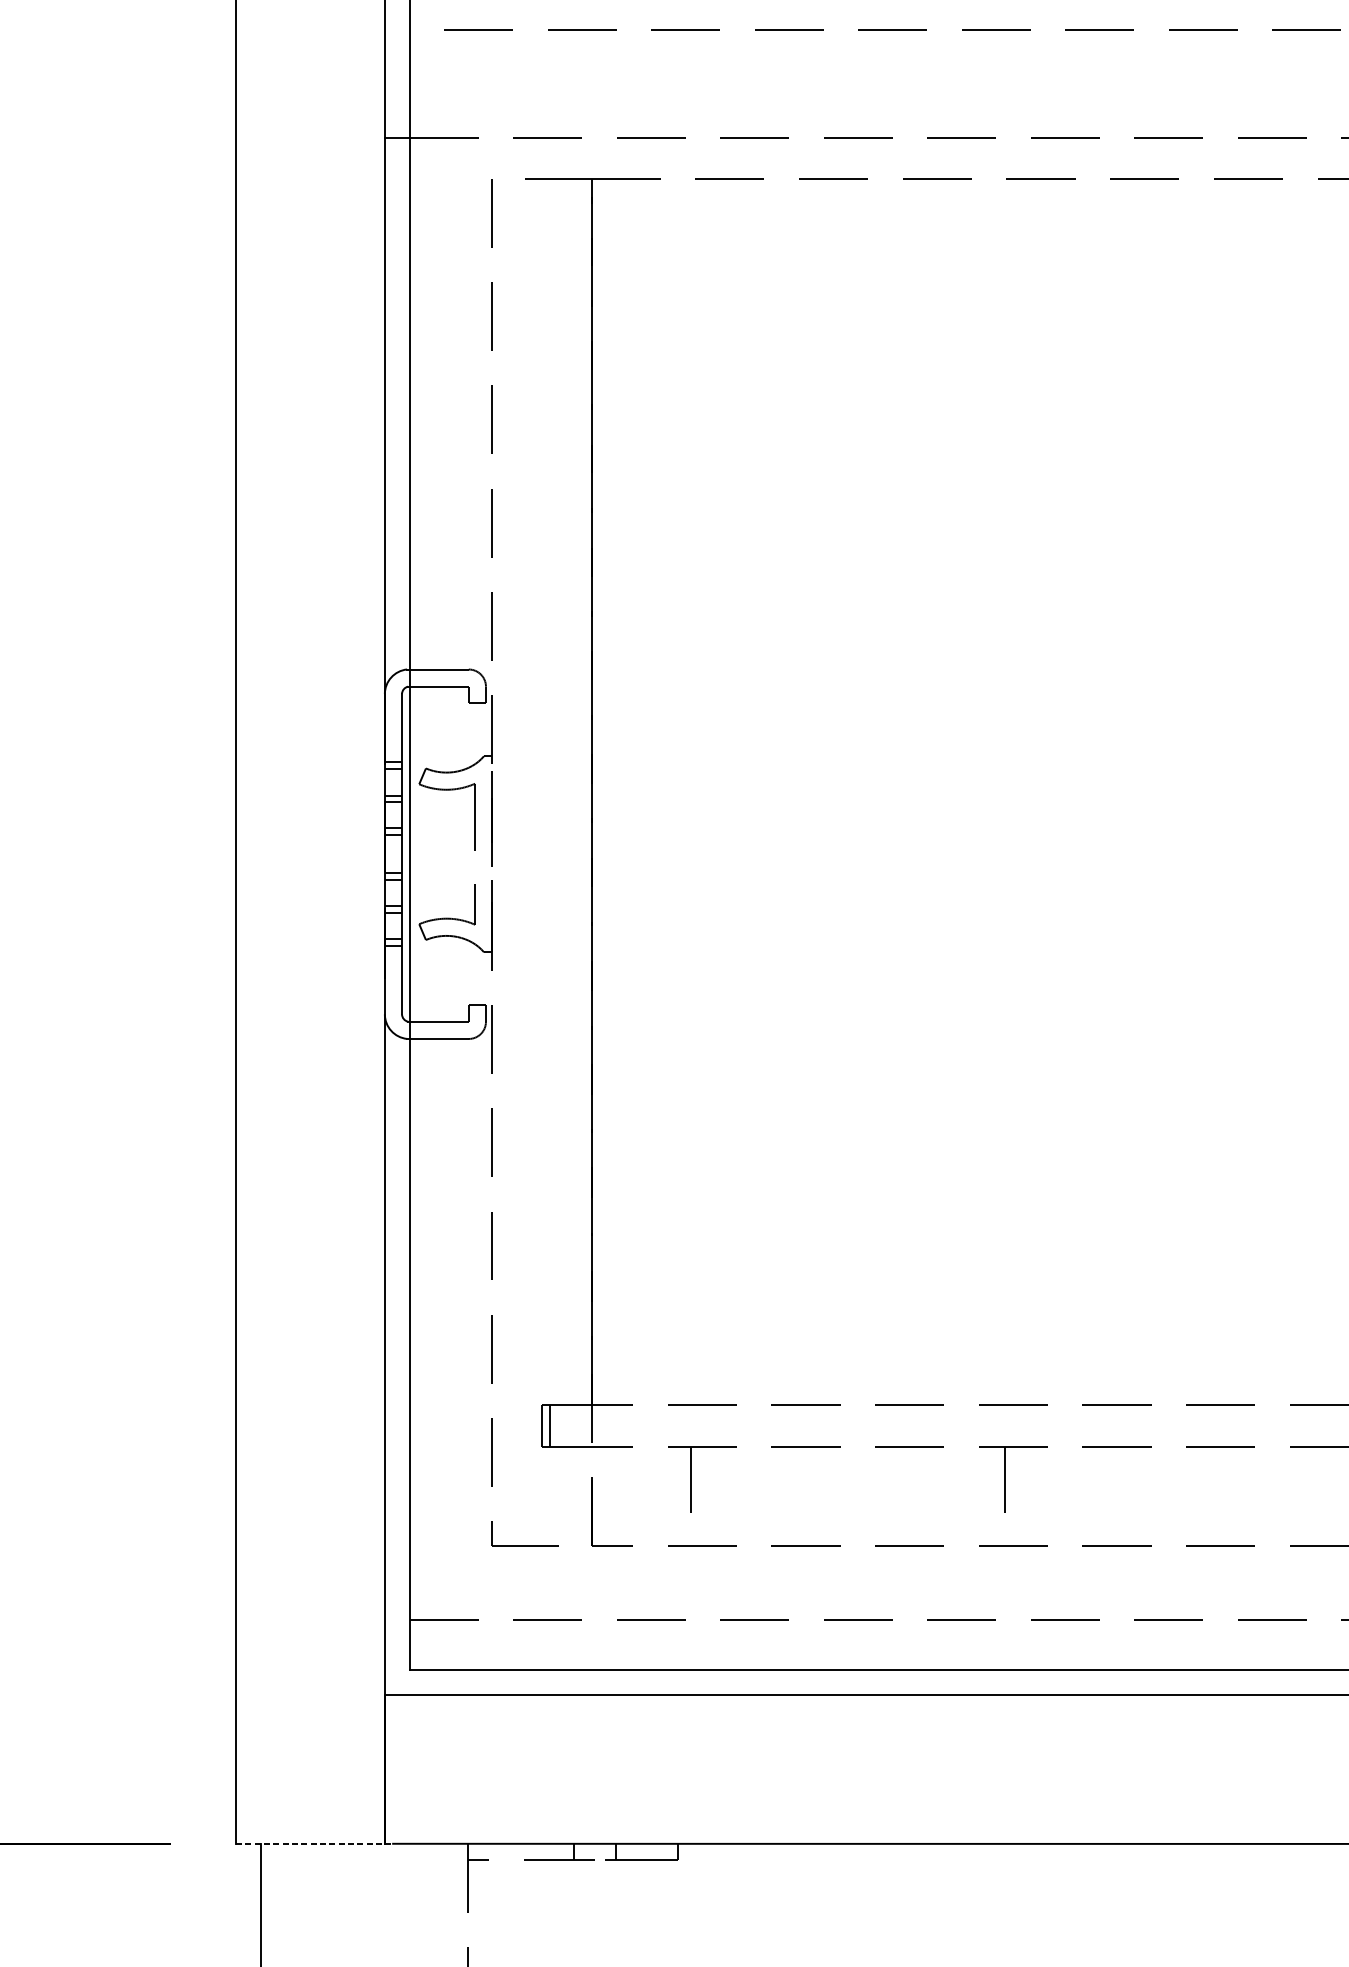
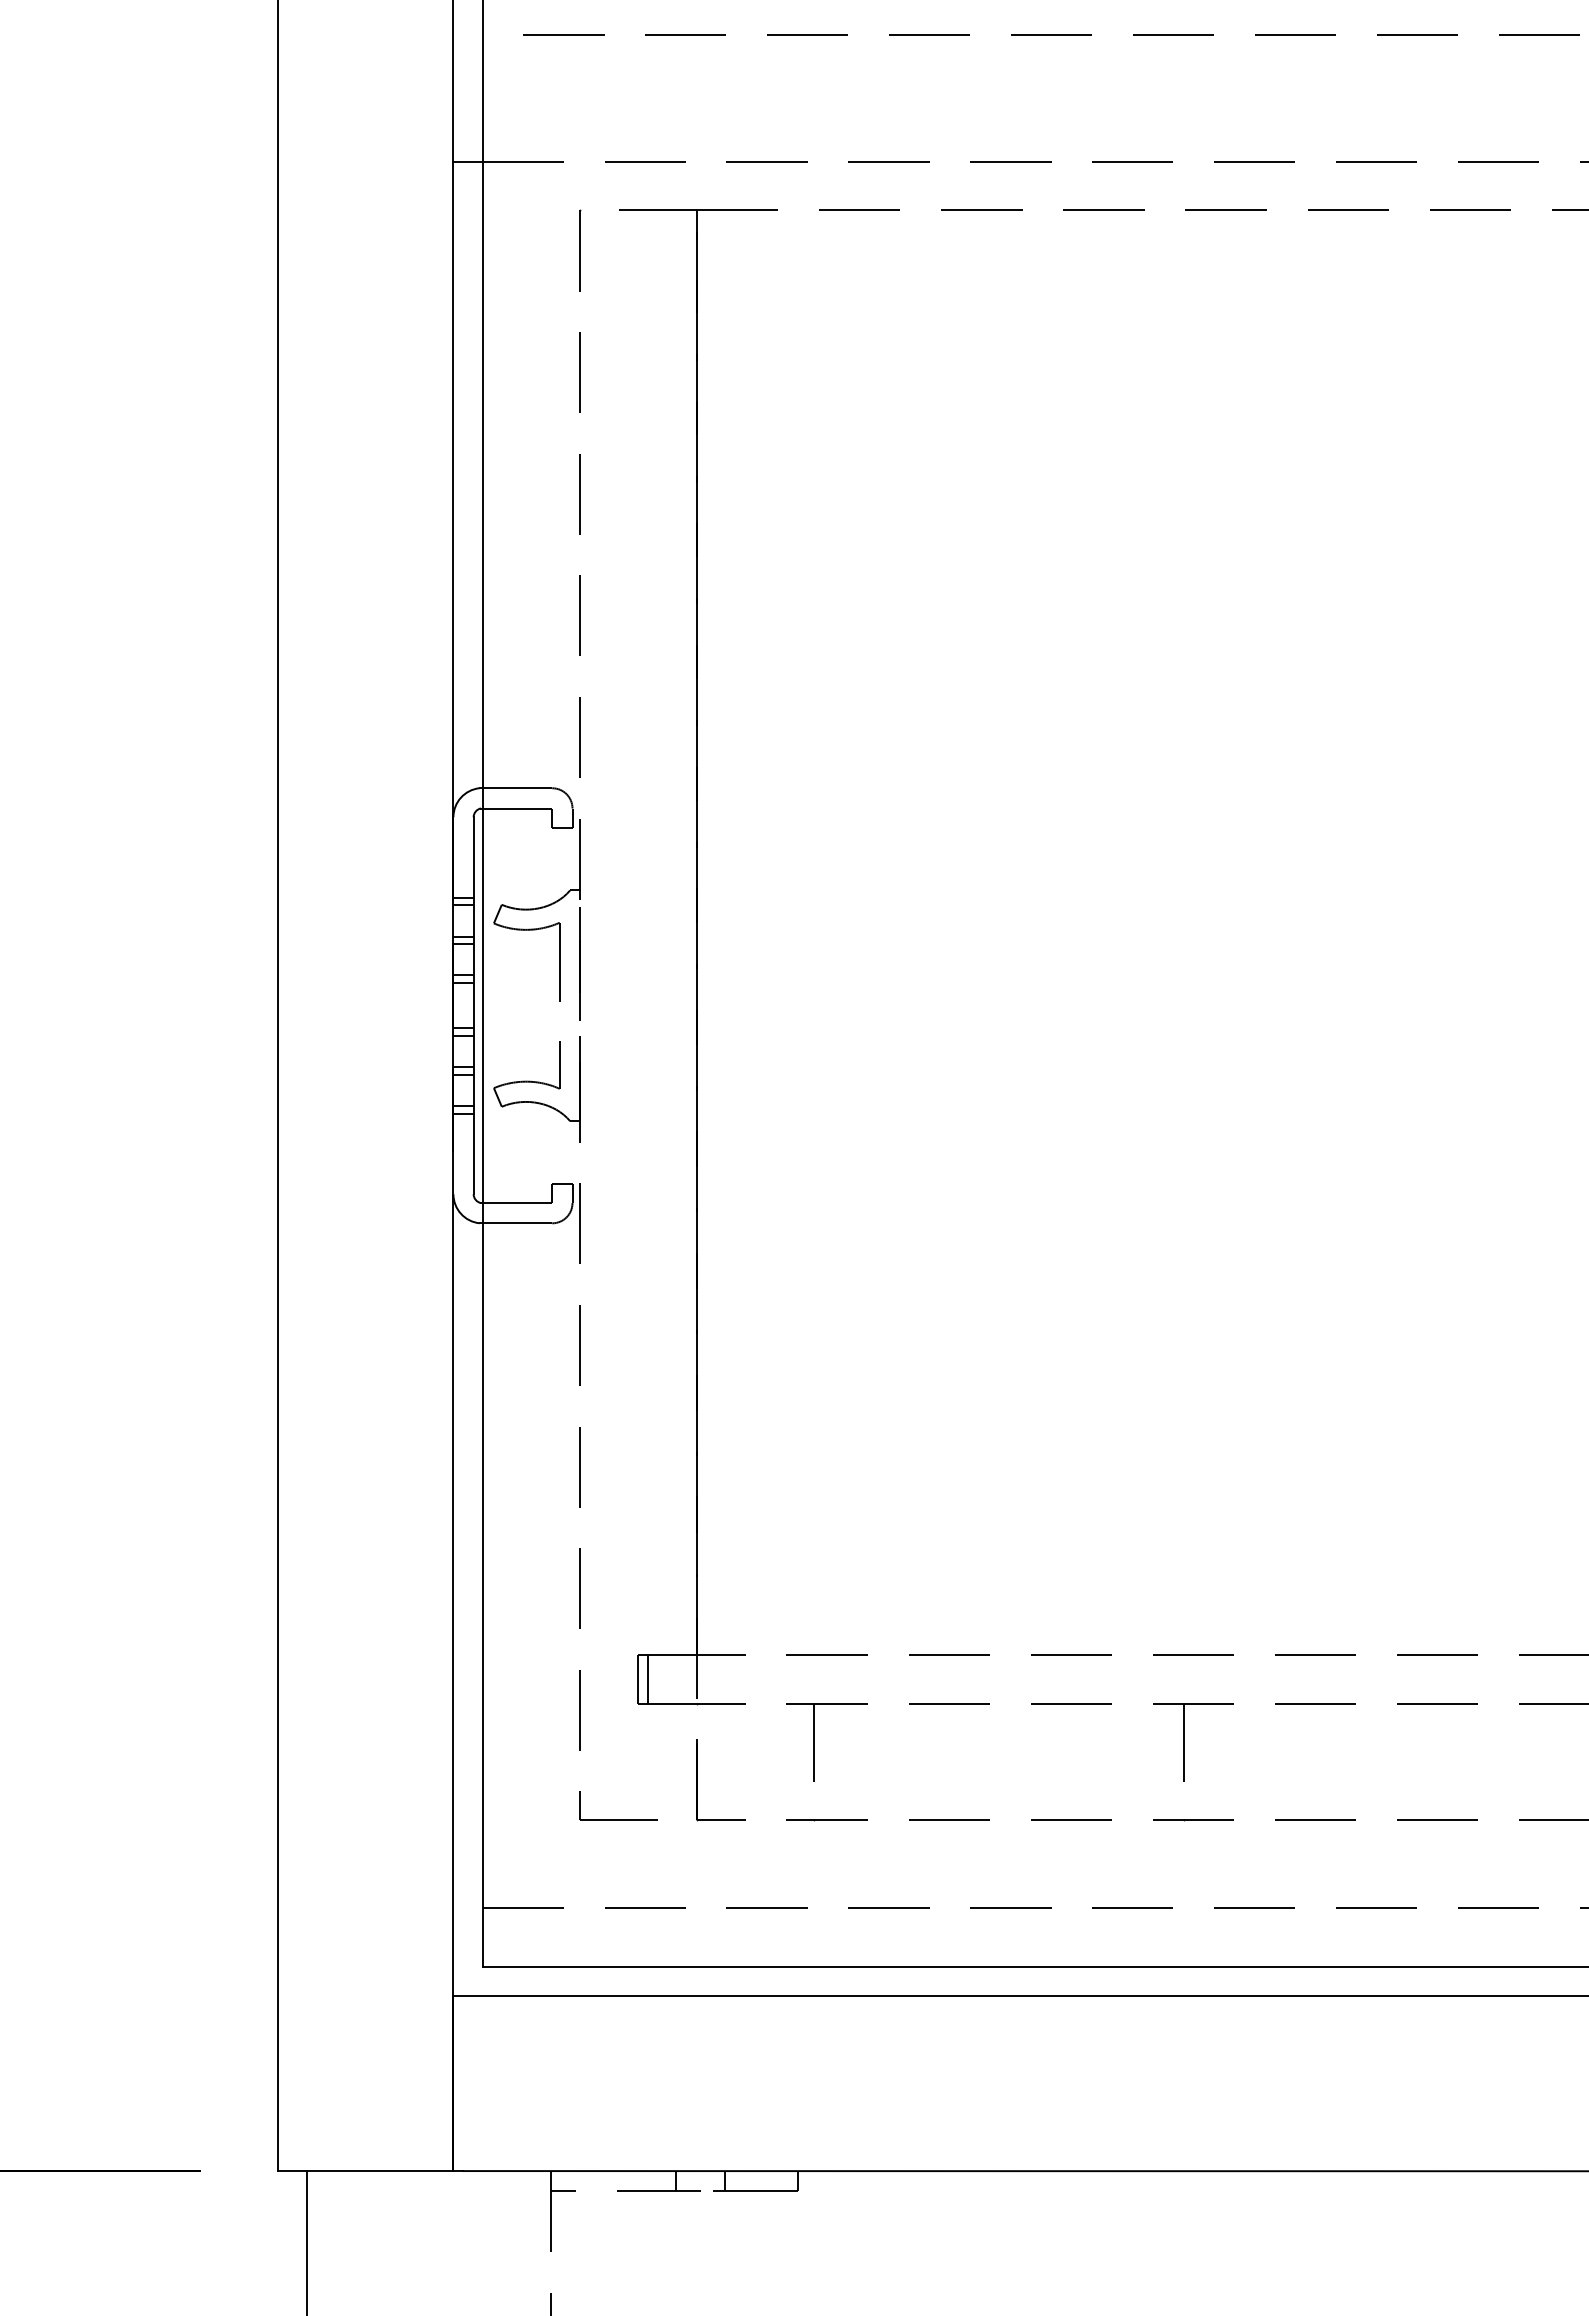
line: (314, 1844) -> (370, 2171), dashed -> solid

